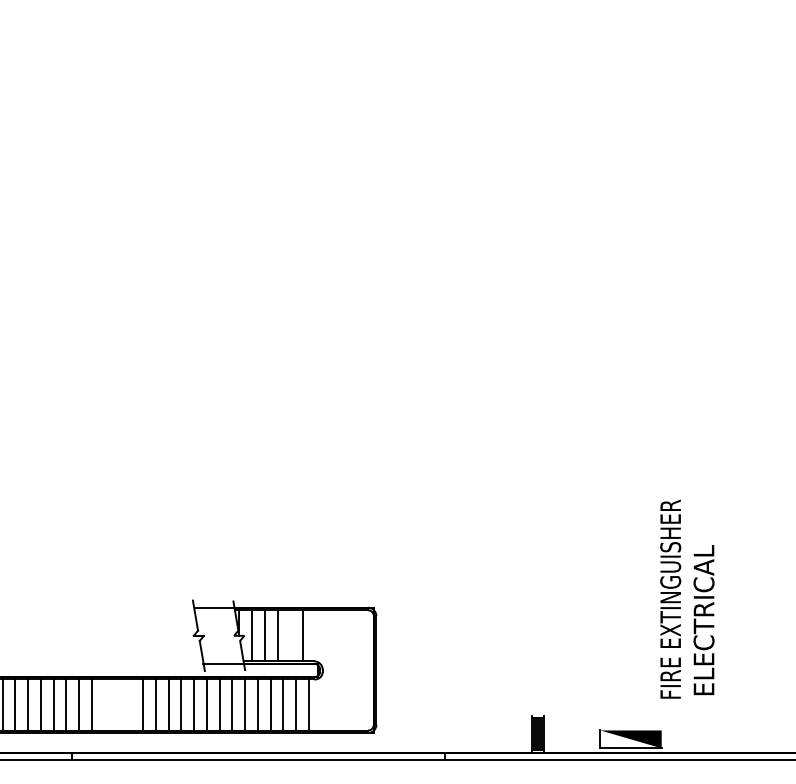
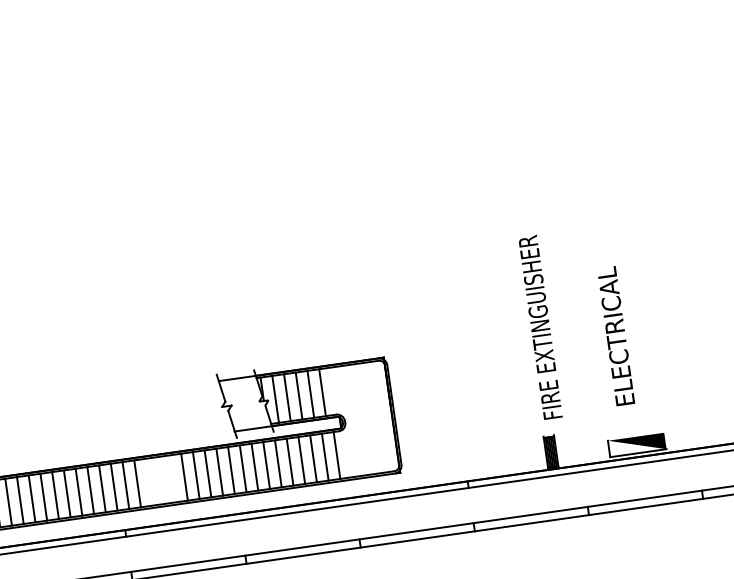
text: (670, 598) -> (540, 326), moved
text: (703, 620) -> (615, 336), moved
line: (290, 635) -> (310, 394), added

